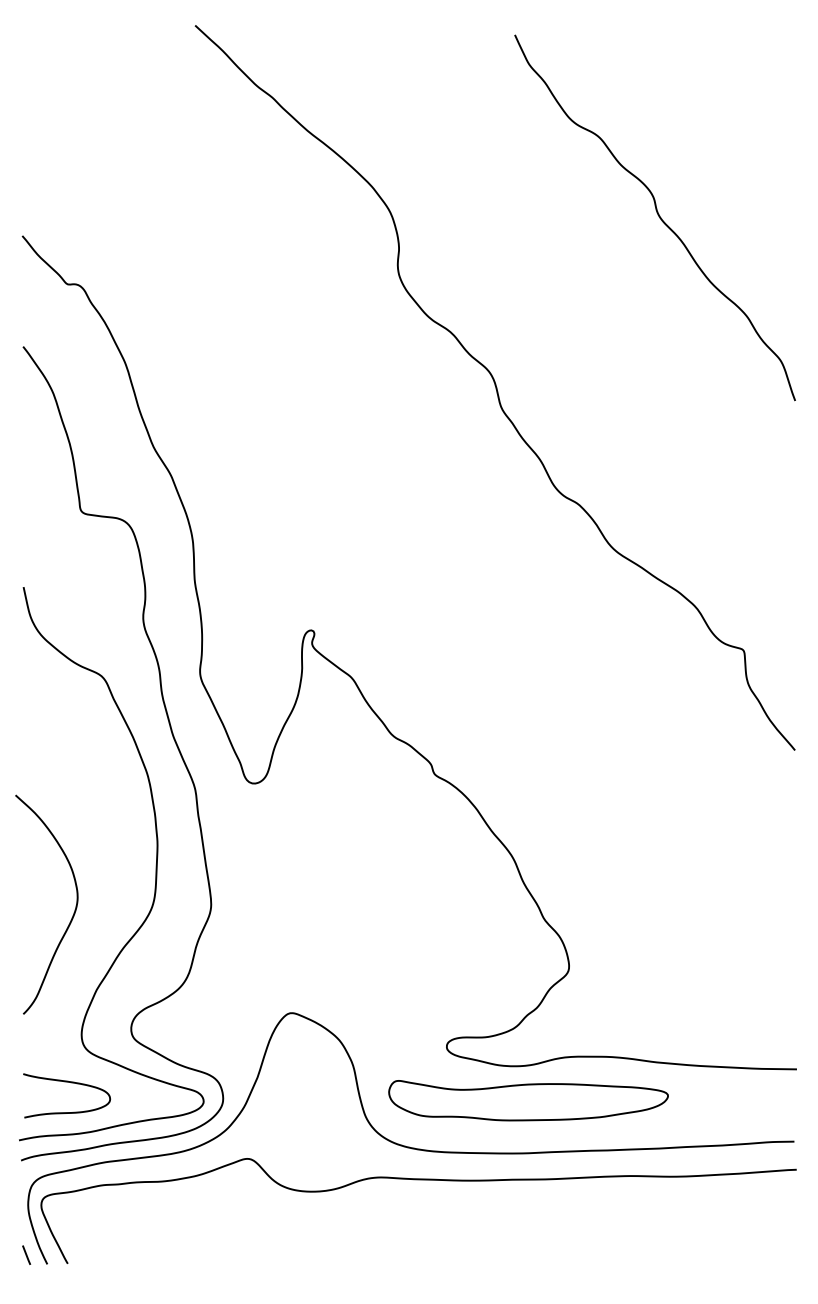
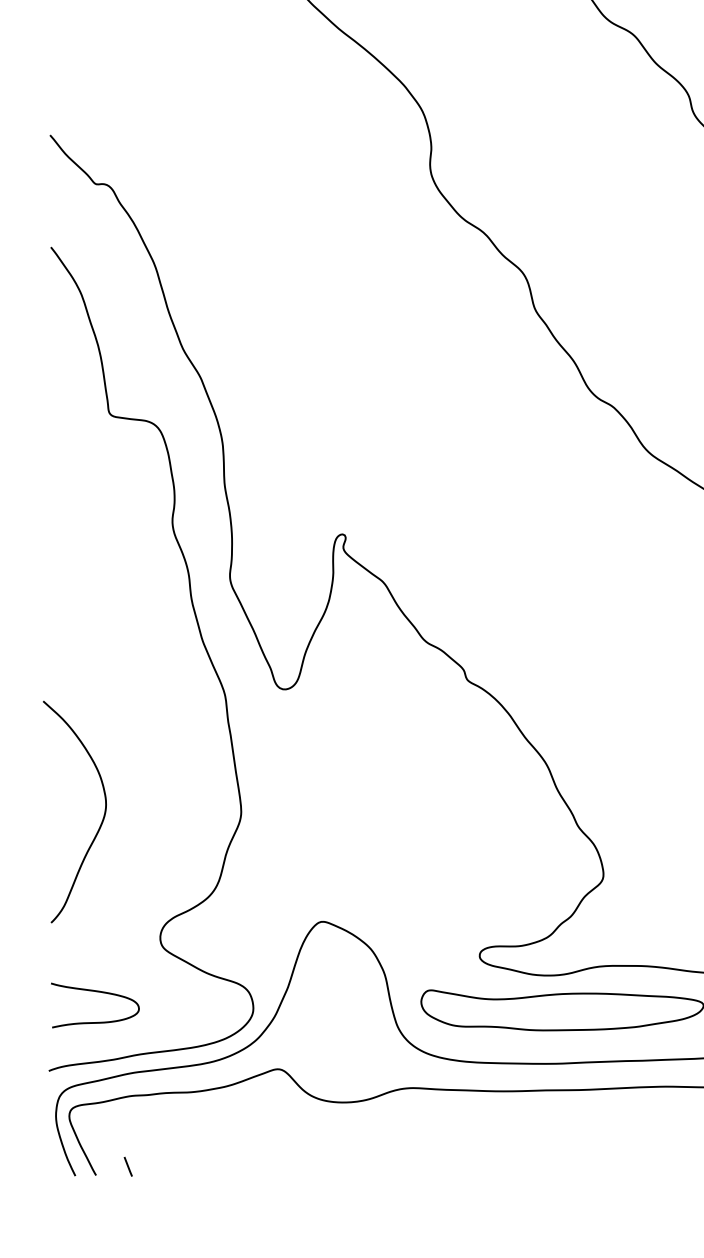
curve: (155, 865) -> (184, 772), removed
line: (26, 1254) -> (128, 1166), moved

